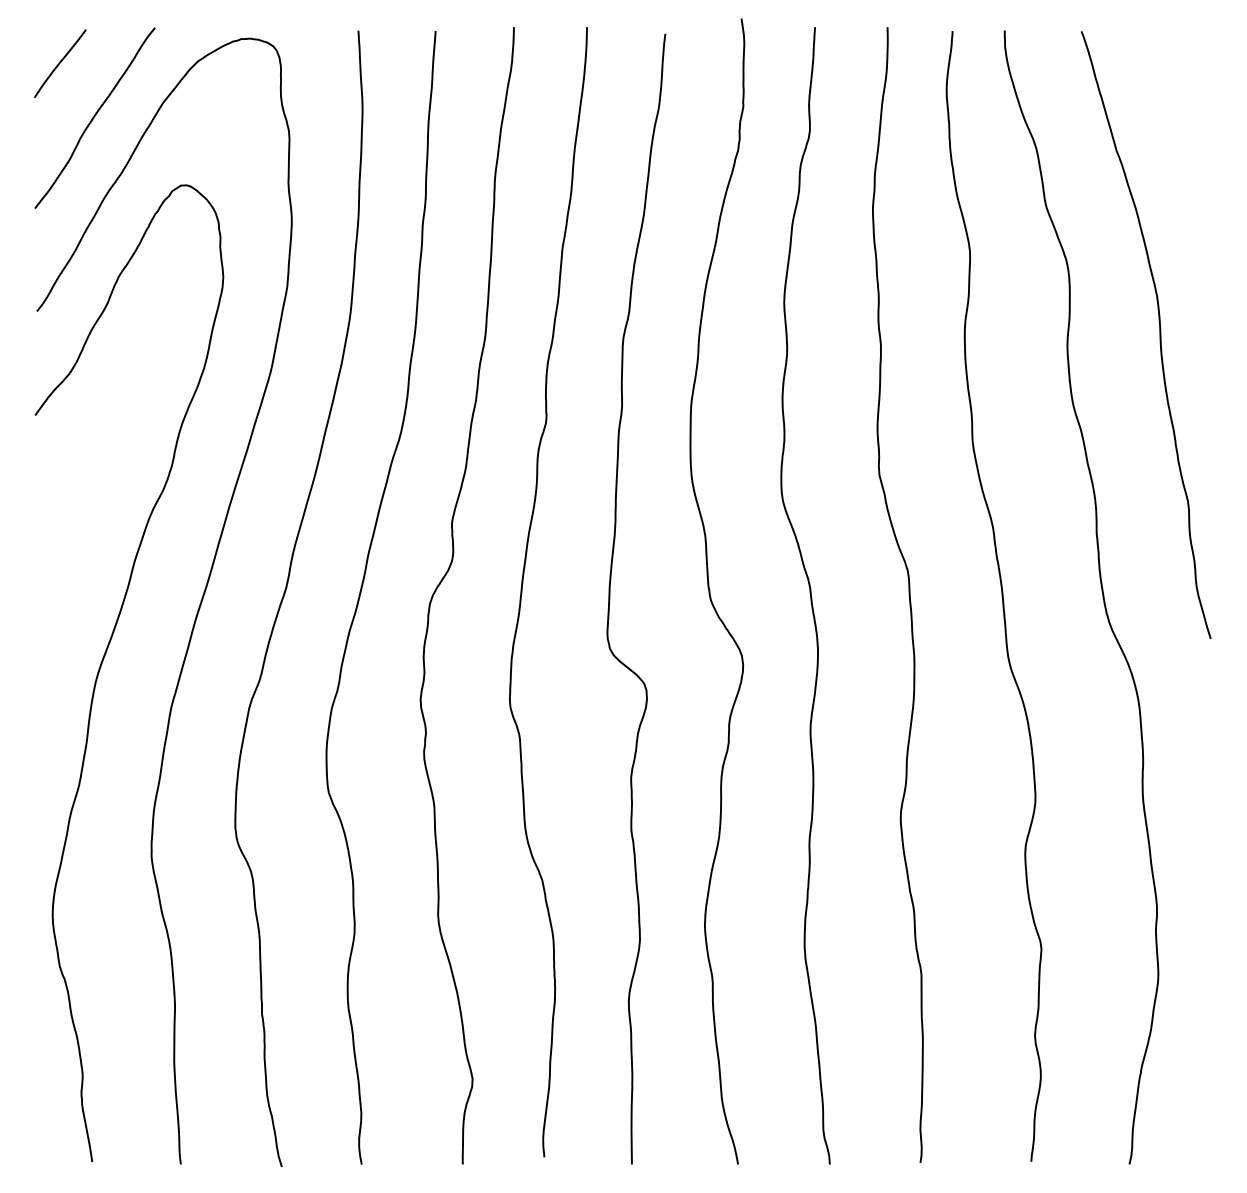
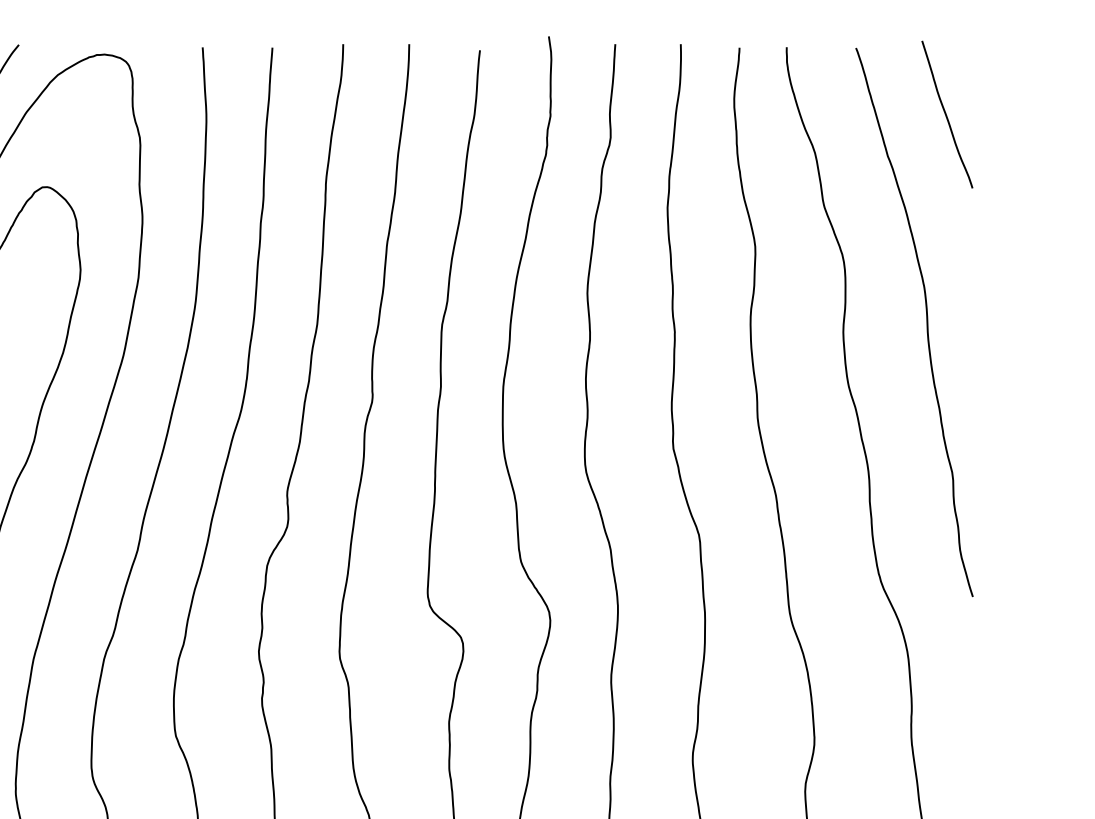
curve: (1181, 104) -> (946, 114), added

